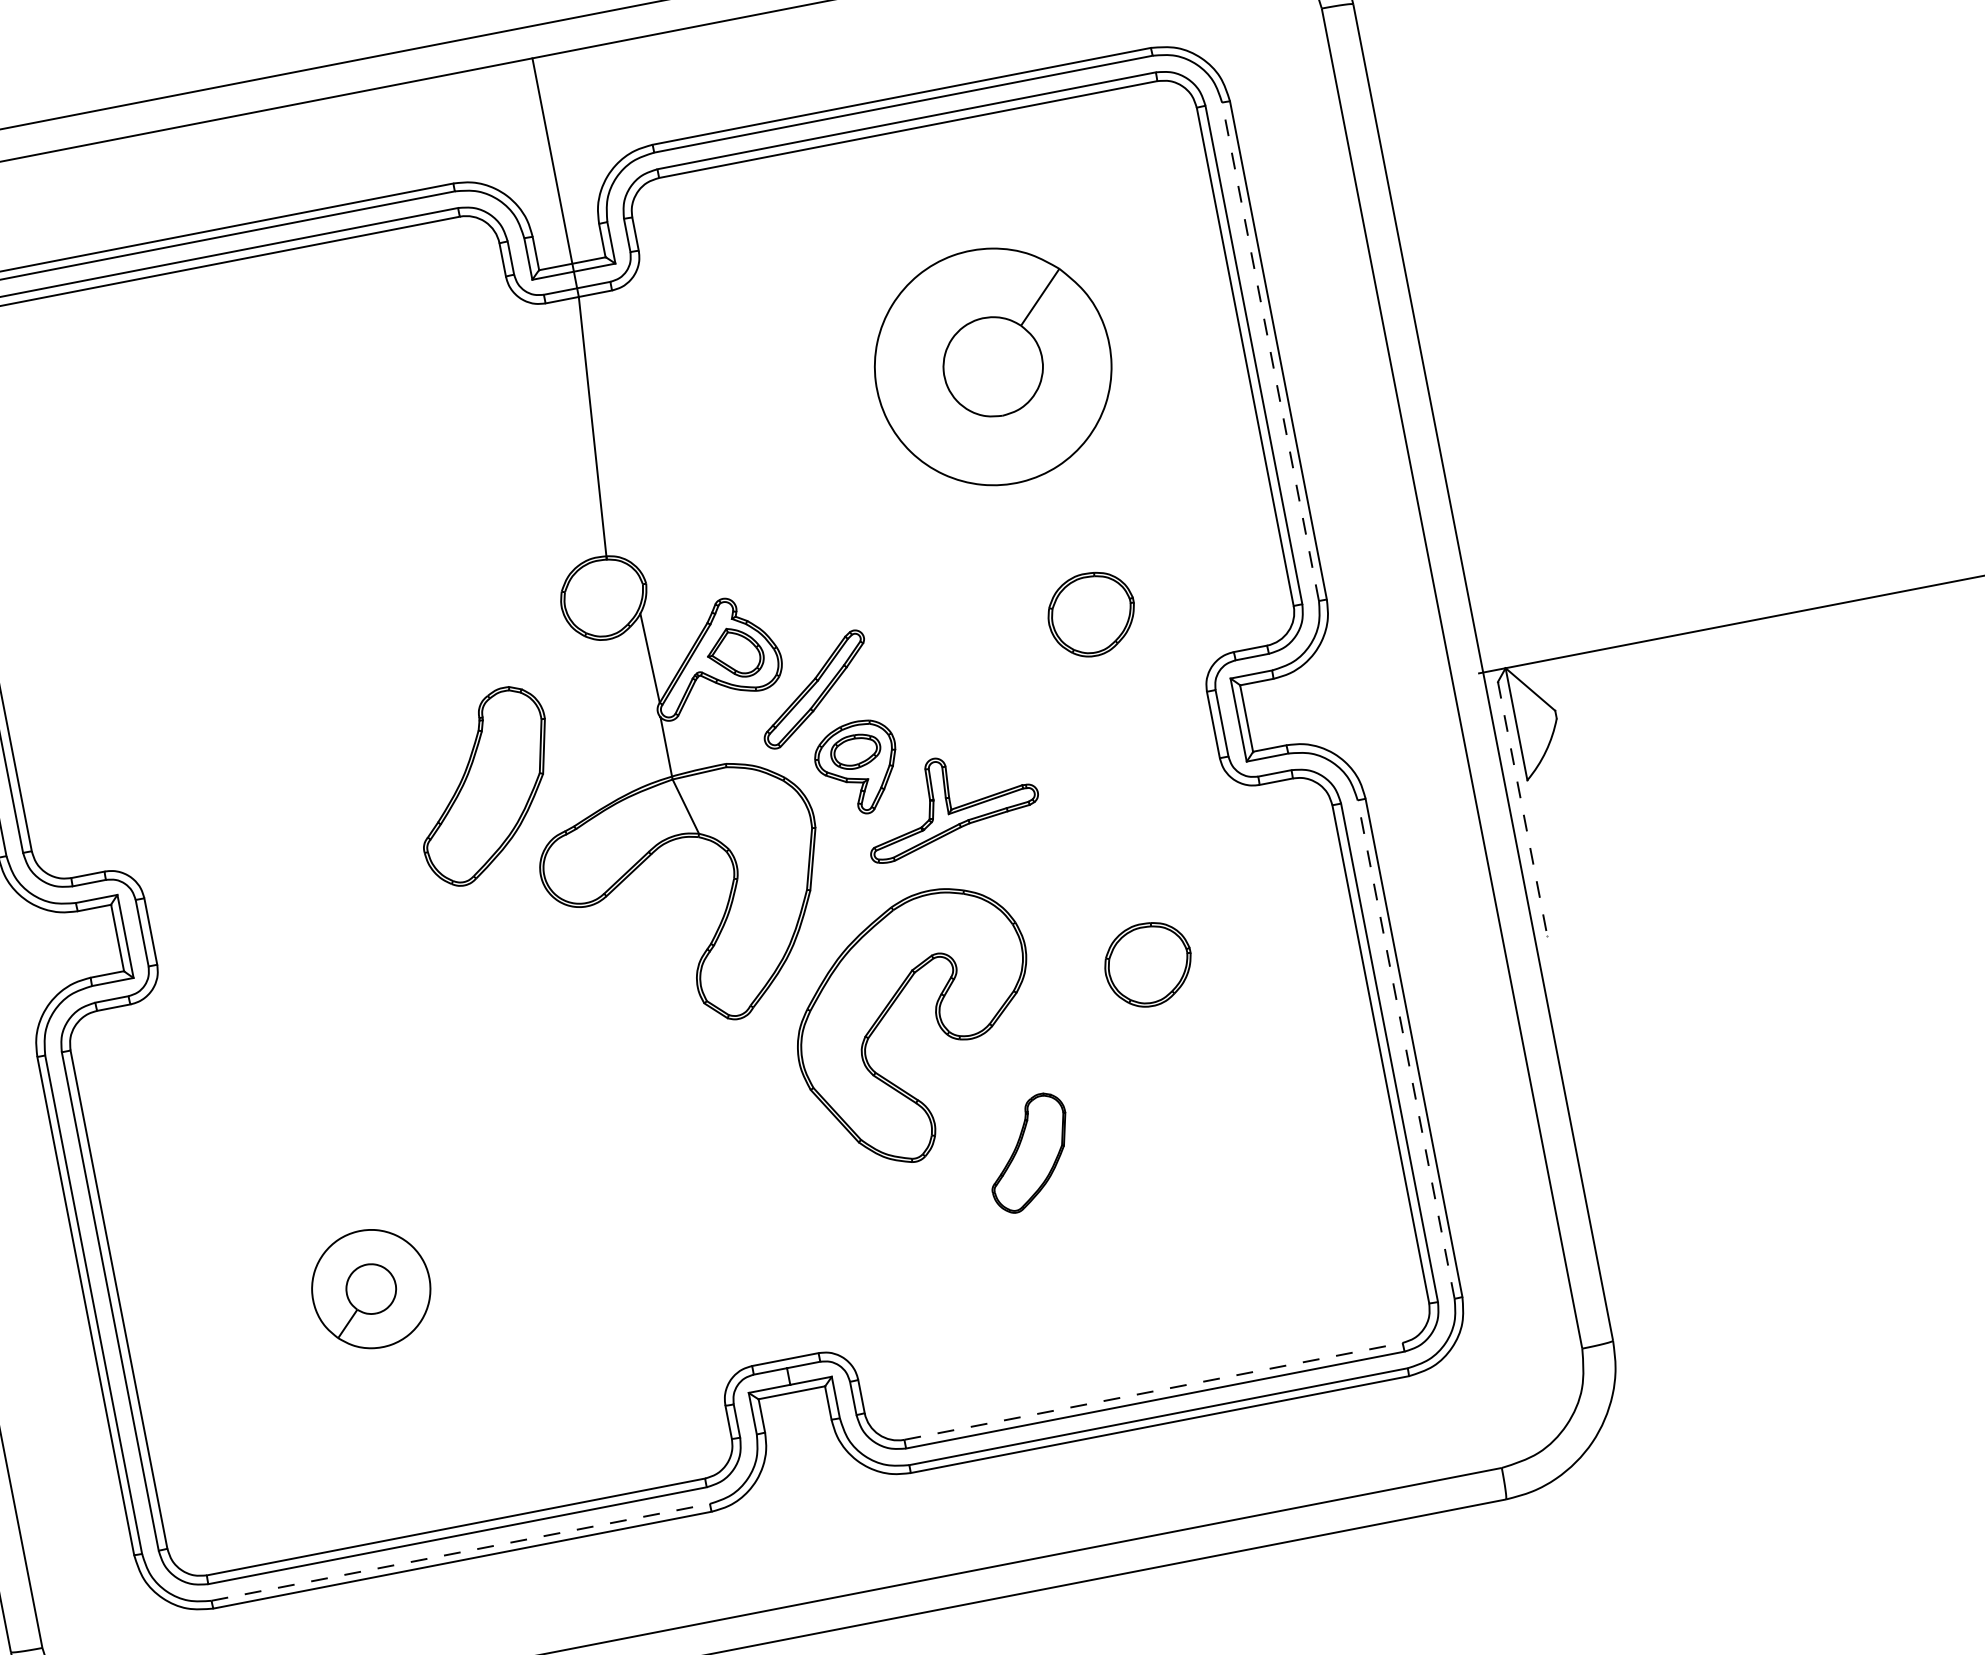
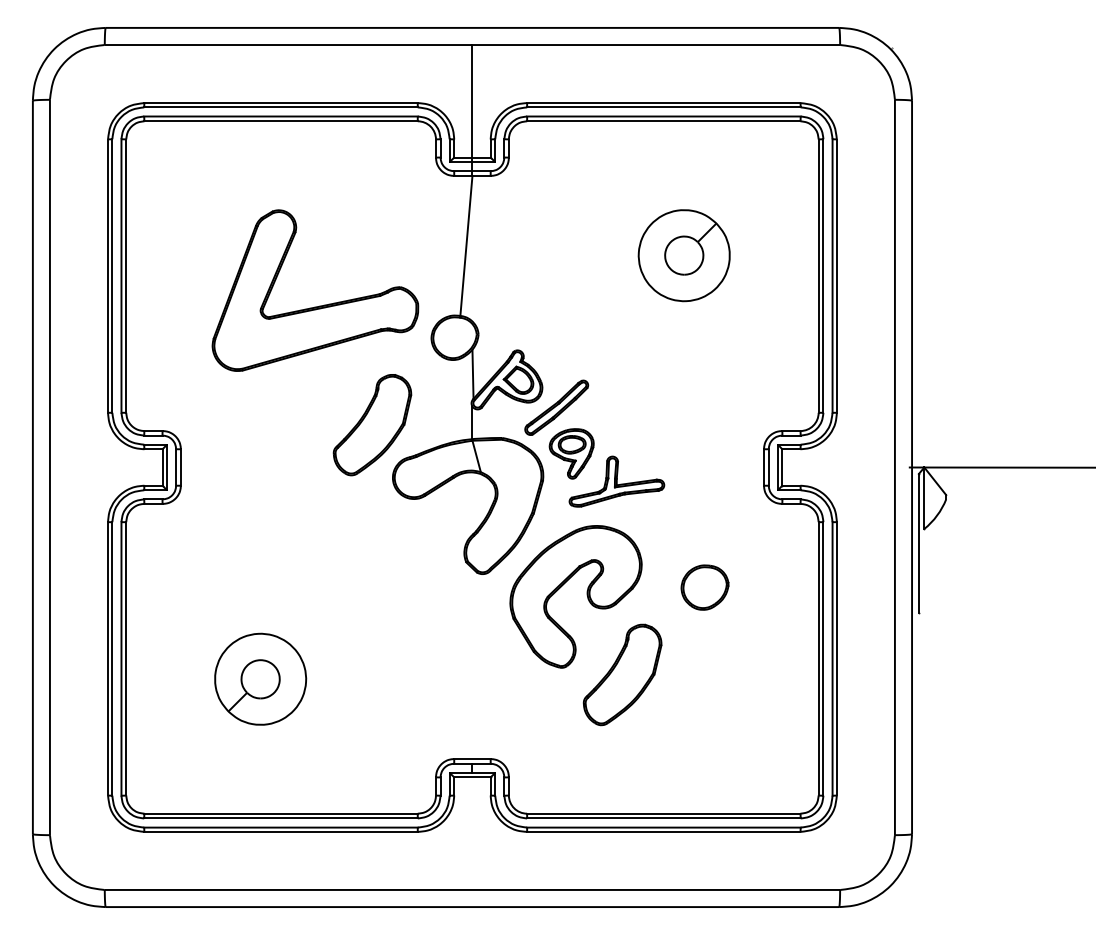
line: (1270, 352) -> (832, 276), dashed -> solid
part: (991, 367) -> (683, 255), size x0.71
part: (345, 587) -> (319, 305), added
part: (1090, 614) -> (710, 396), removed
line: (1521, 808) -> (918, 543), dashed -> solid
line: (1405, 1048) -> (832, 658), dashed -> solid
part: (1028, 1152) -> (622, 674), size x1.67
part: (370, 1287) -> (260, 678), size x1.43
line: (1152, 1391) -> (663, 813), dashed -> solid
line: (461, 1551) -> (281, 827), dashed -> solid

